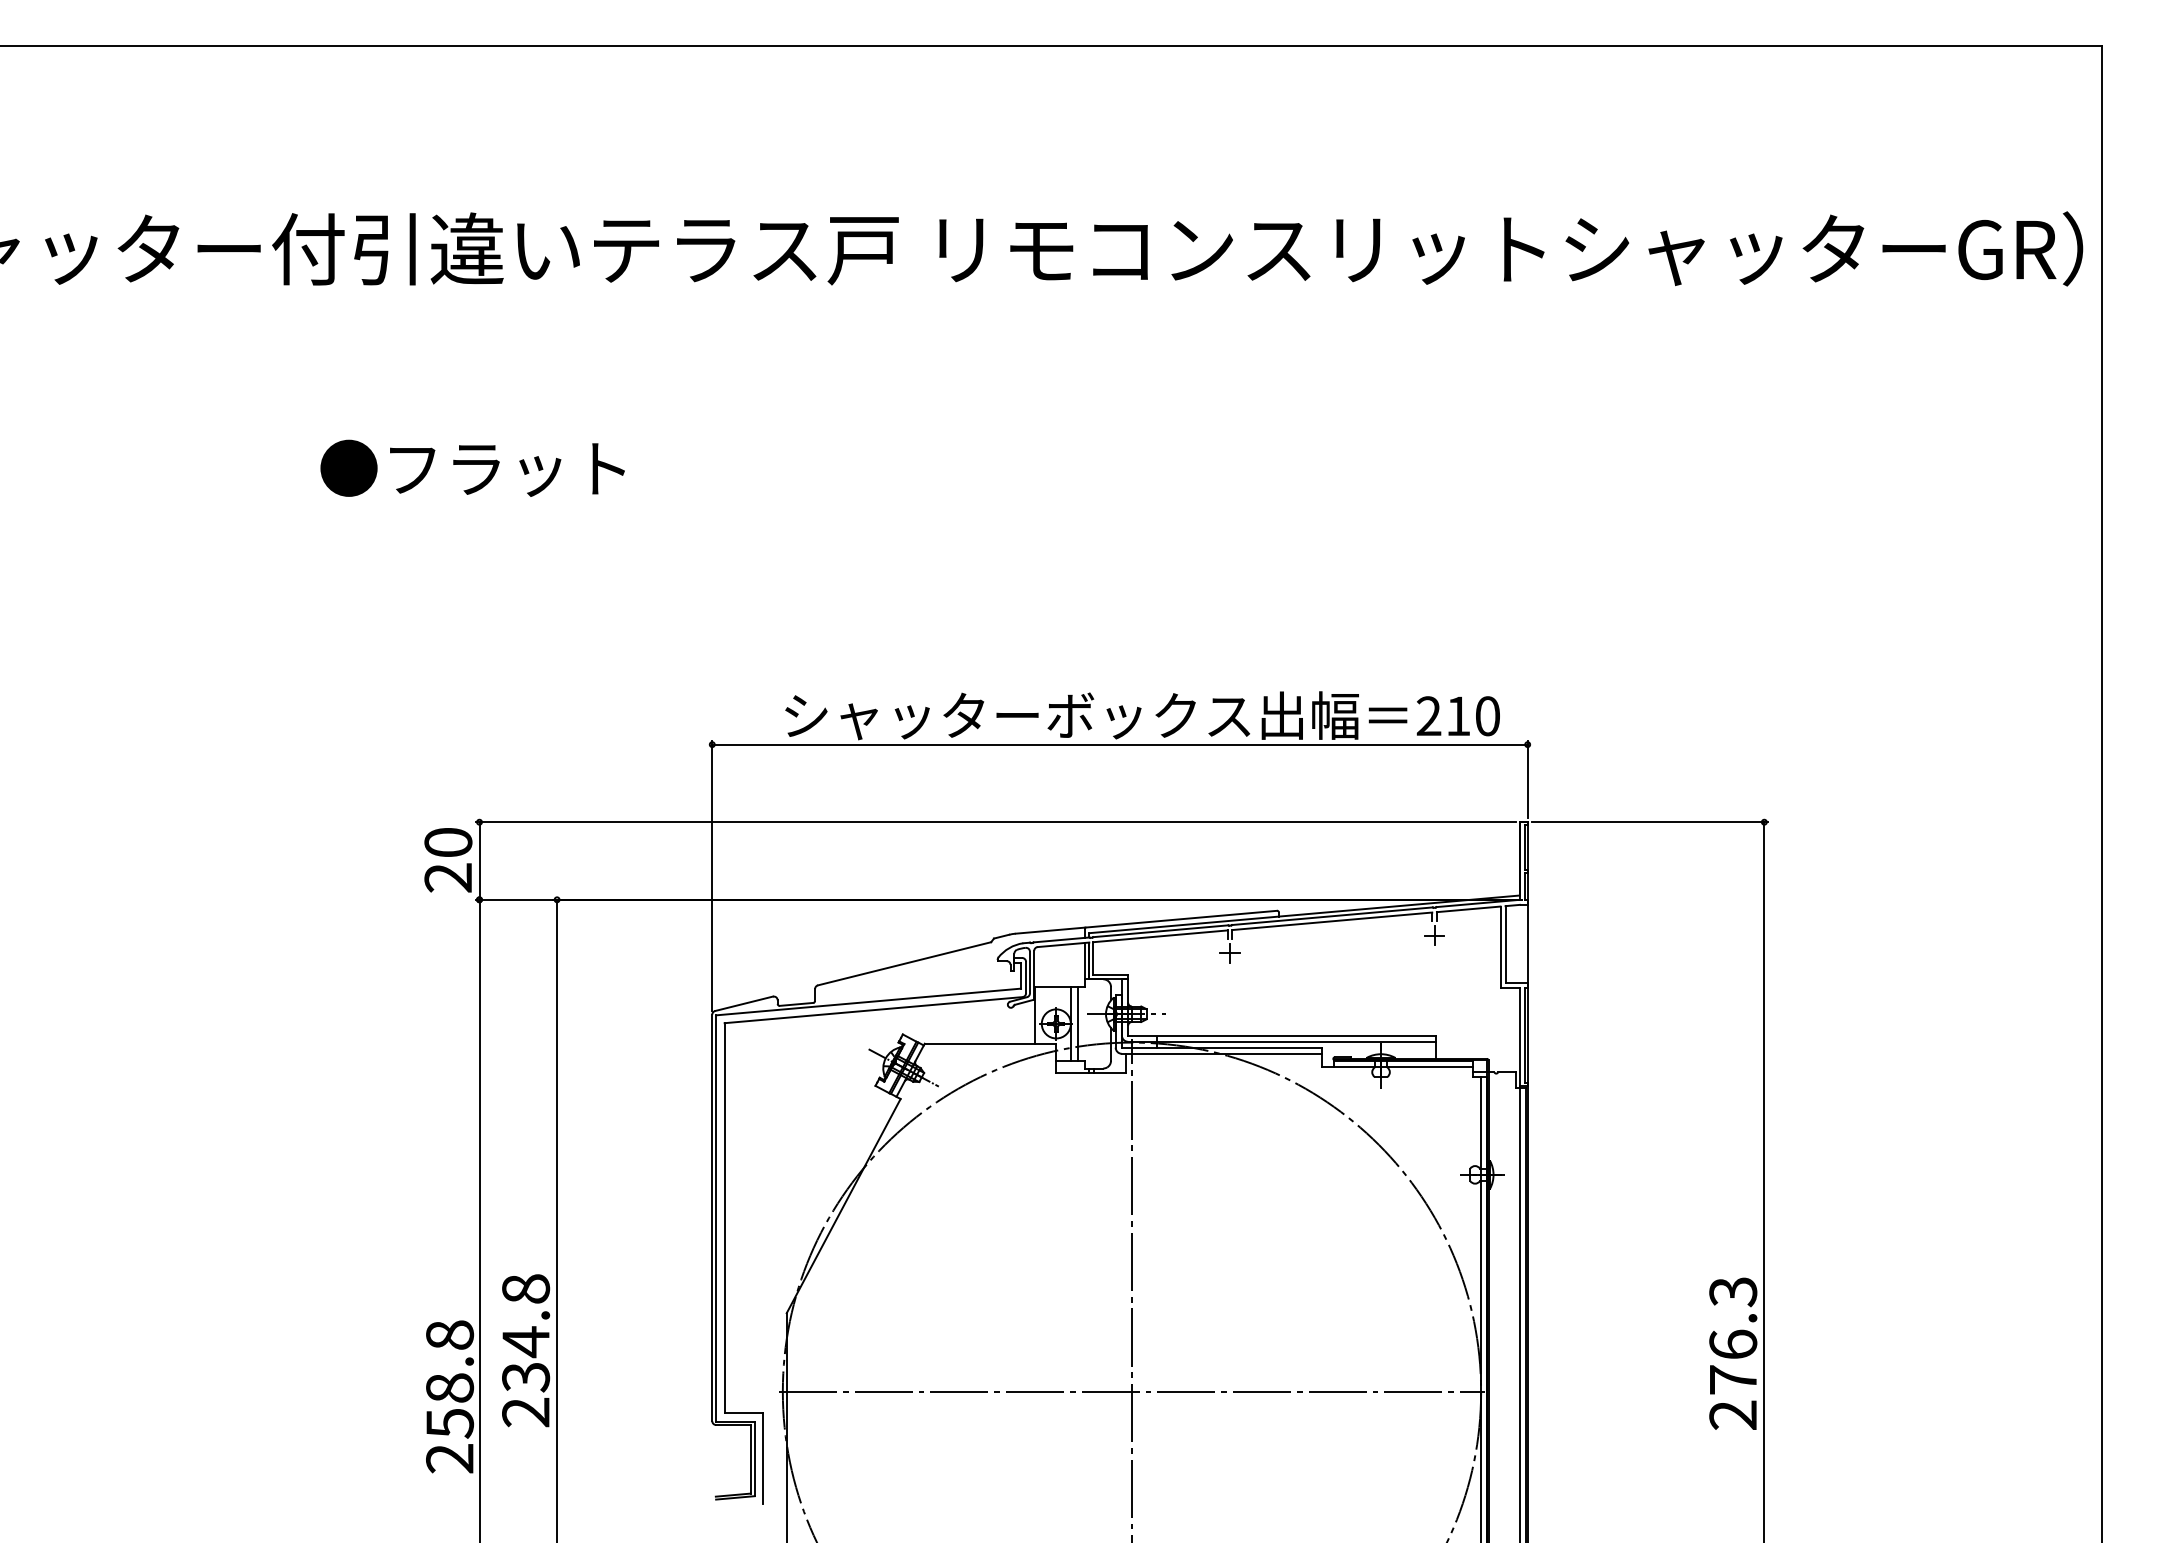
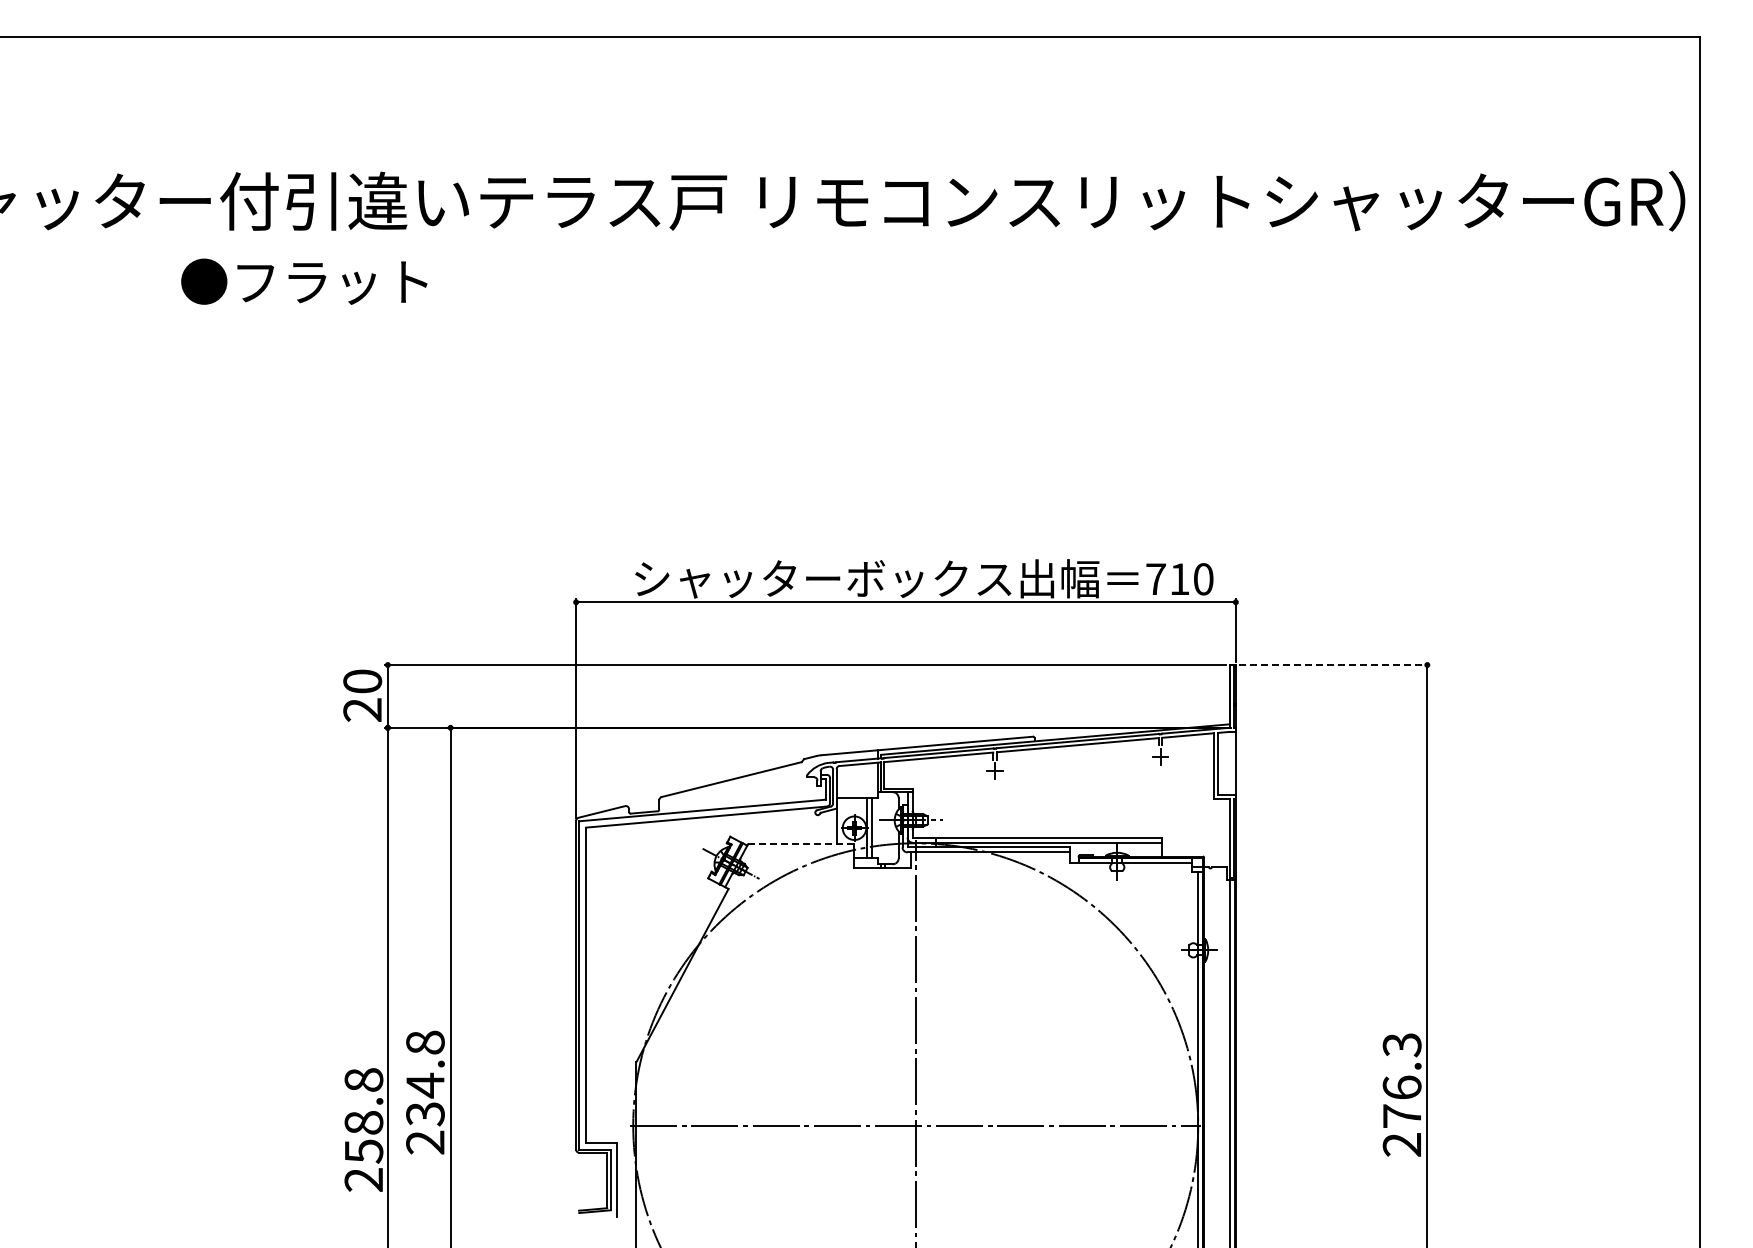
text: (472, 468) -> (304, 281), moved
text: (1428, 715) -> (1155, 578), 210 -> 710
line: (1649, 822) -> (1334, 665), solid -> dashed
line: (990, 1044) -> (801, 844), solid -> dashed

